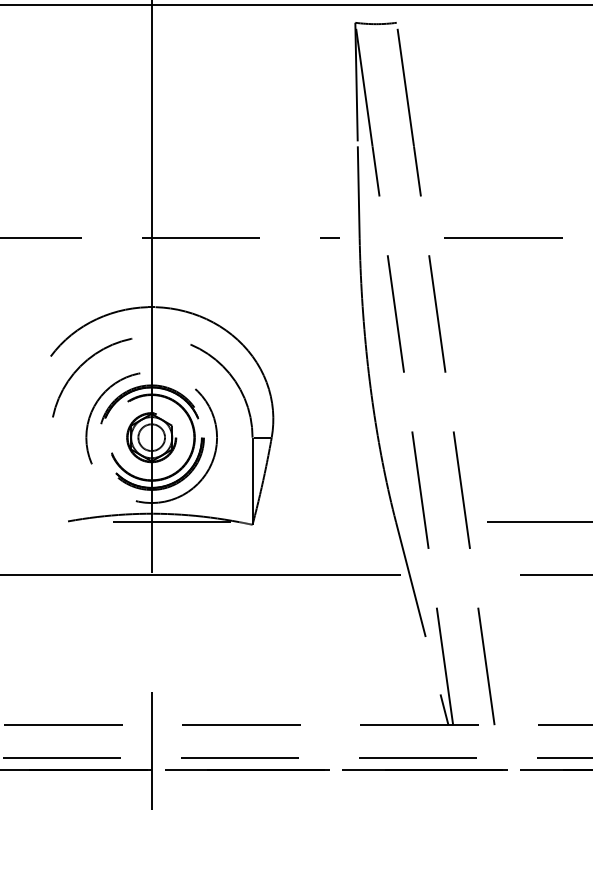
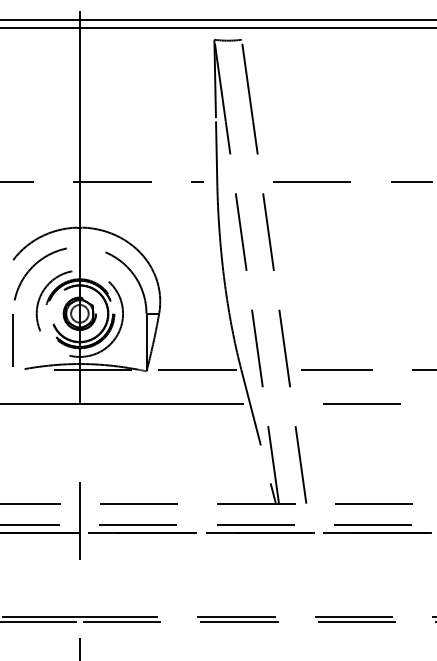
line: (49, 478) -> (12, 340), added
line: (323, 522) -> (193, 369), added

